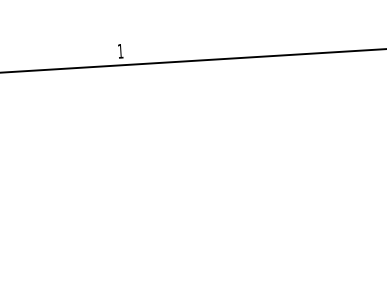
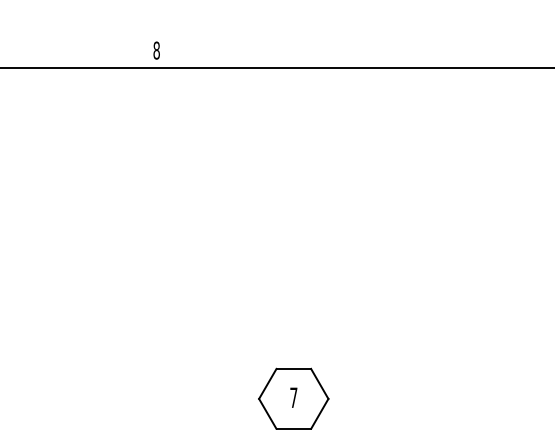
text: (120, 51) -> (156, 50), 1 -> 8

